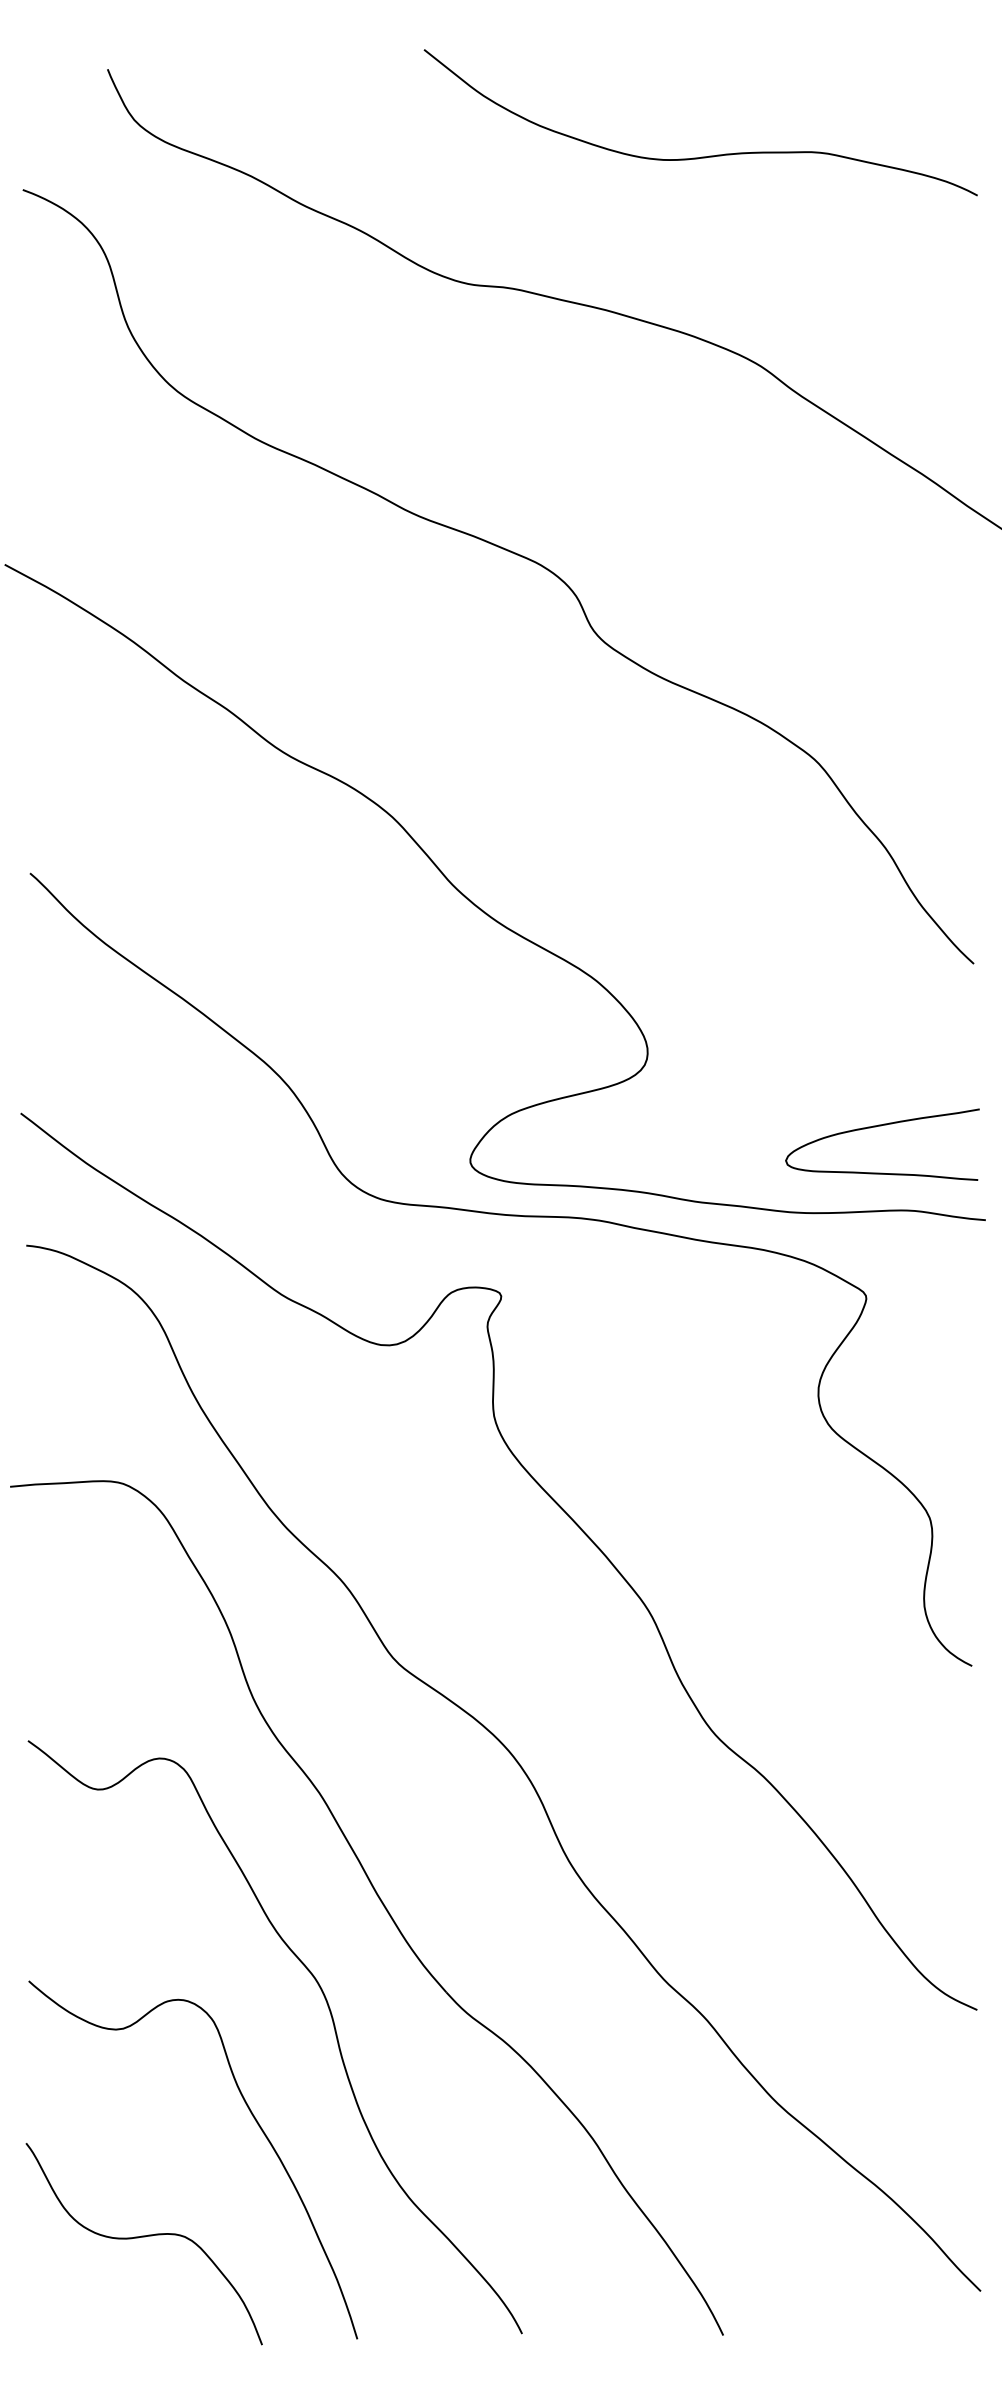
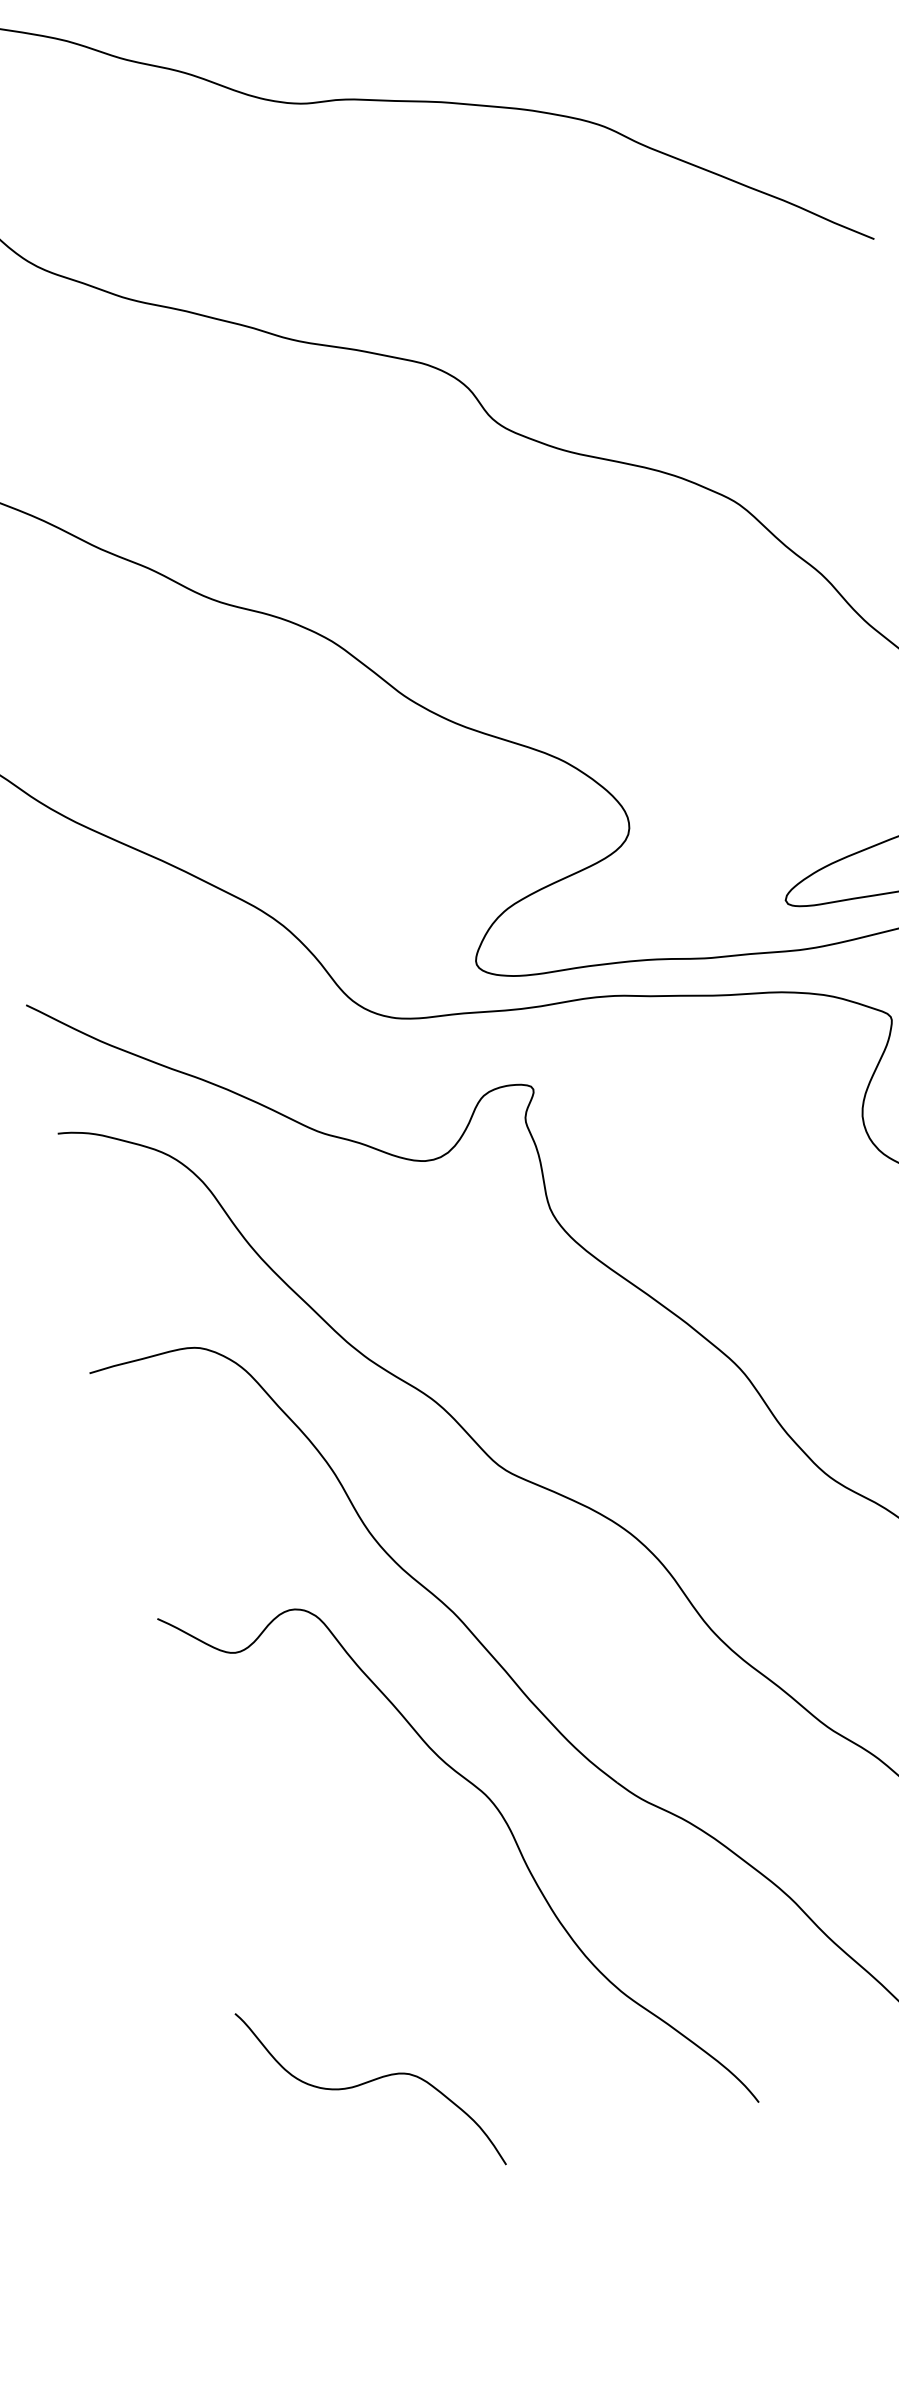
curve: (255, 2121) -> (455, 1947), removed

